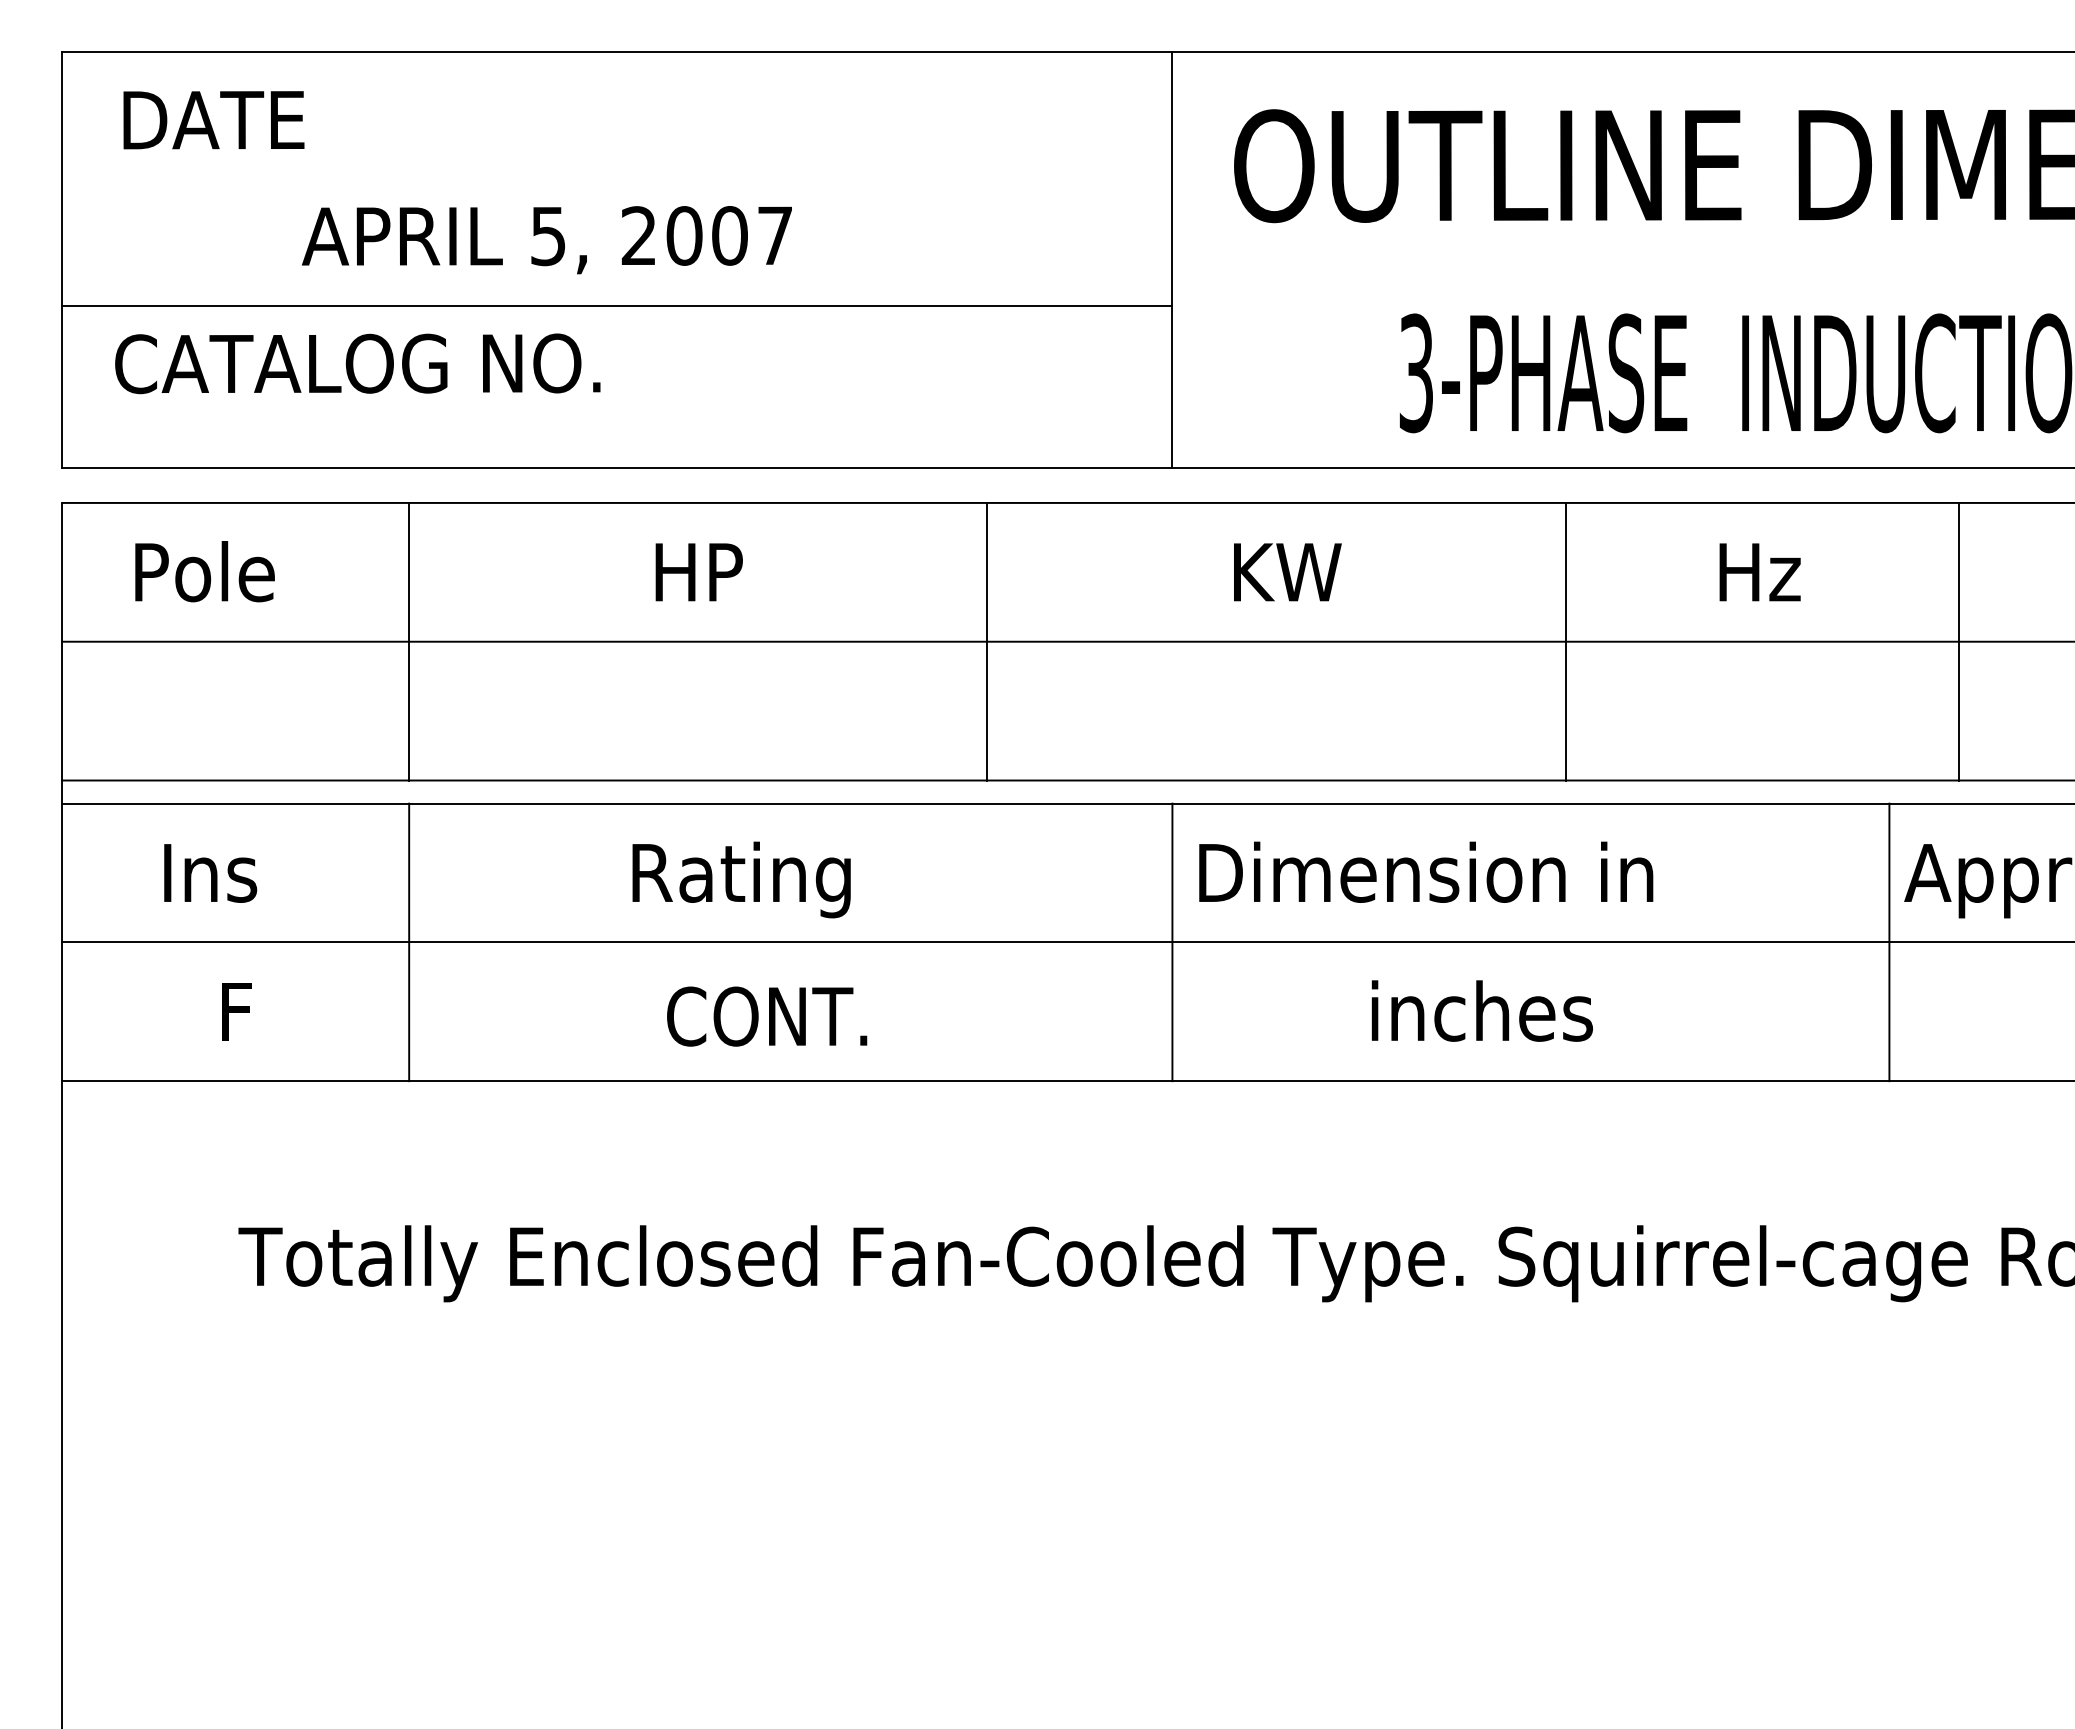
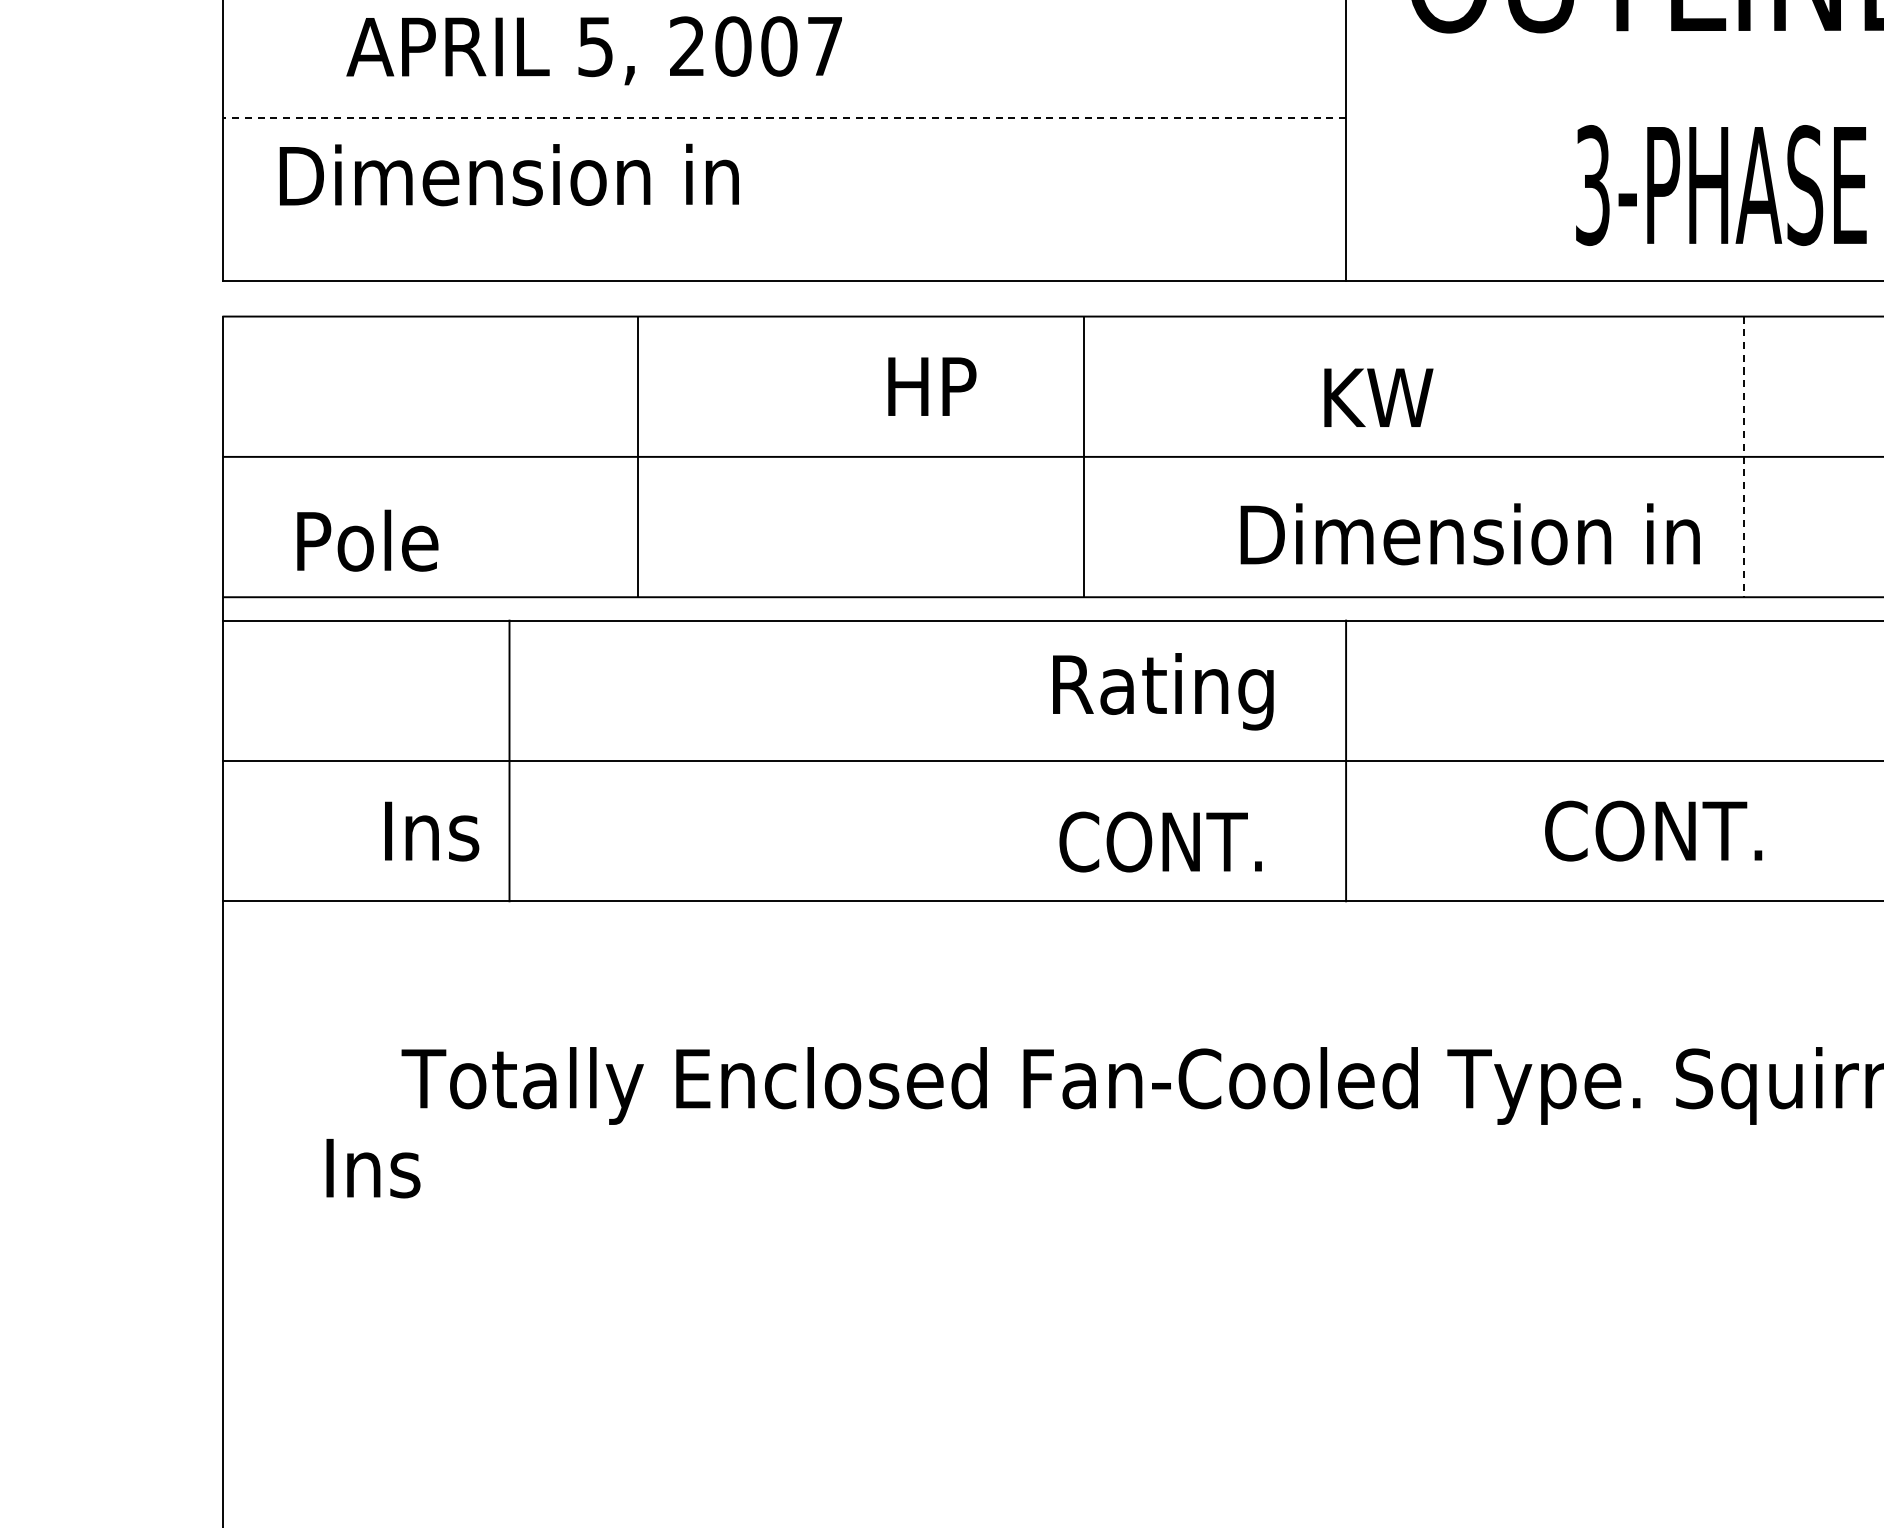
text: (546, 240) -> (593, 51), moved
line: (616, 306) -> (783, 117), solid -> dashed
text: (357, 363) -> (521, 175), CATALOG NO. -> Dimension in
text: (204, 571) -> (367, 540), moved
text: (698, 572) -> (931, 386), moved
text: (1287, 572) -> (1378, 398), moved
line: (409, 641) -> (638, 456), moved
line: (987, 641) -> (1084, 456), moved
line: (1565, 641) -> (1743, 456), solid -> dashed
text: (1426, 871) -> (1470, 533), moved
text: (210, 873) -> (373, 1168), moved
text: (741, 879) -> (1163, 691), moved
line: (409, 942) -> (509, 761), moved
text: (1480, 1010) -> (1657, 829), inches -> CONT.
text: (268, 1011) -> (431, 830), F -> Ins
text: (767, 1016) -> (1161, 841), moved

